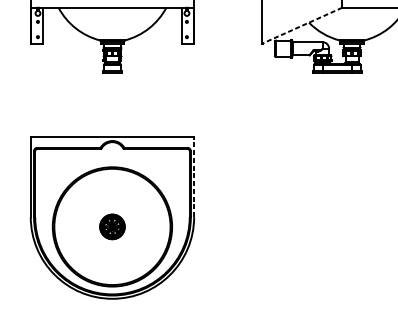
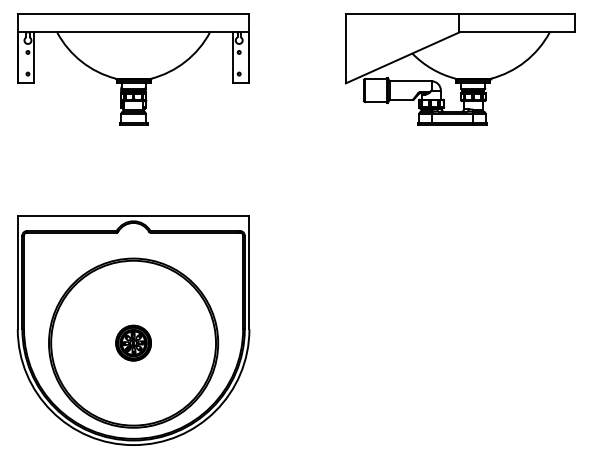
line: (302, 26) -> (402, 58), dashed -> solid
line: (194, 177) -> (249, 272), dashed -> solid

